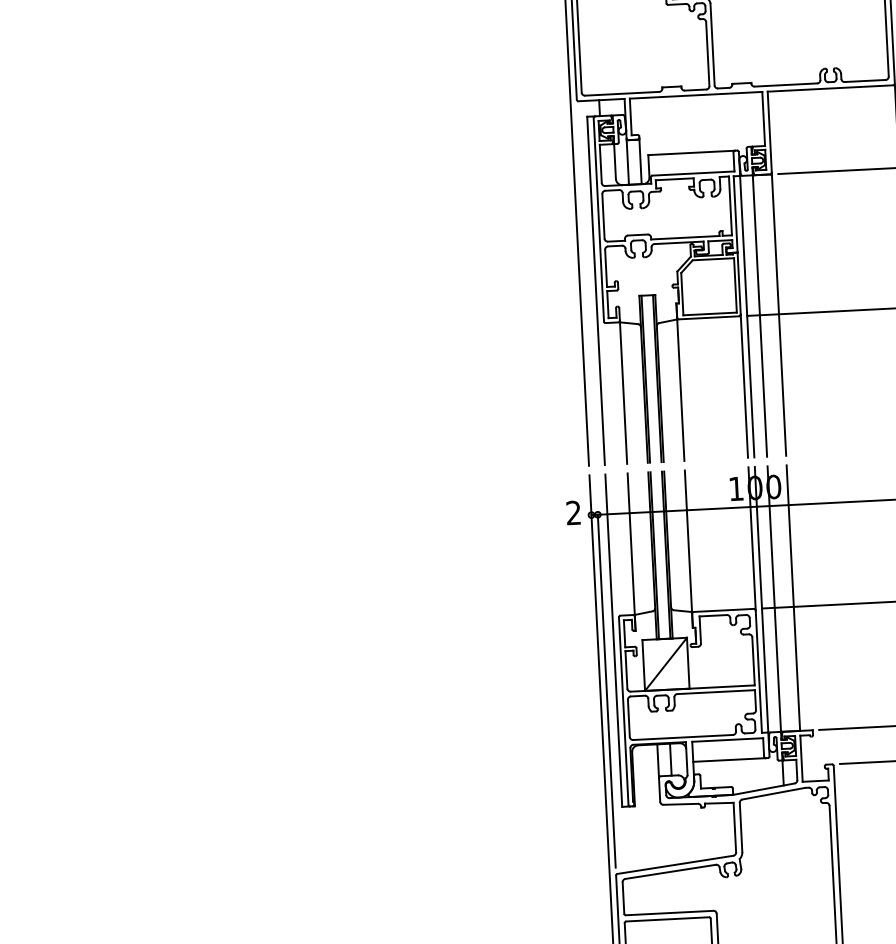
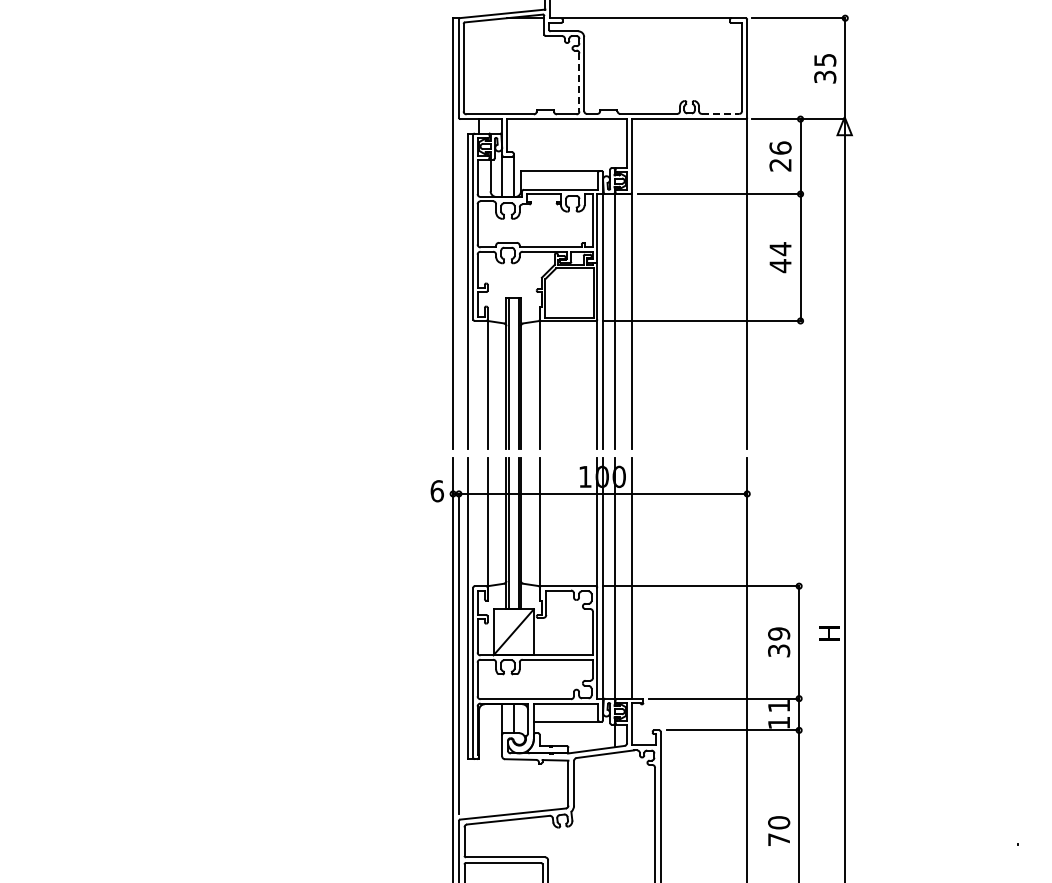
line: (707, 54) -> (579, 82), solid -> dashed
line: (865, 80) -> (720, 113), solid -> dashed
text: (572, 513) -> (436, 491), 2 -> 6

